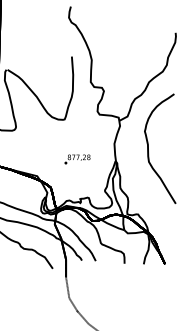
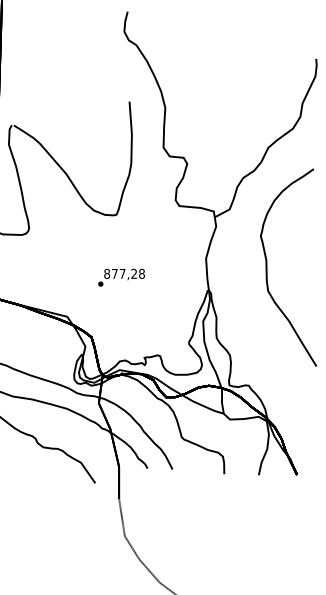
text: (77, 159) -> (121, 277), moved

